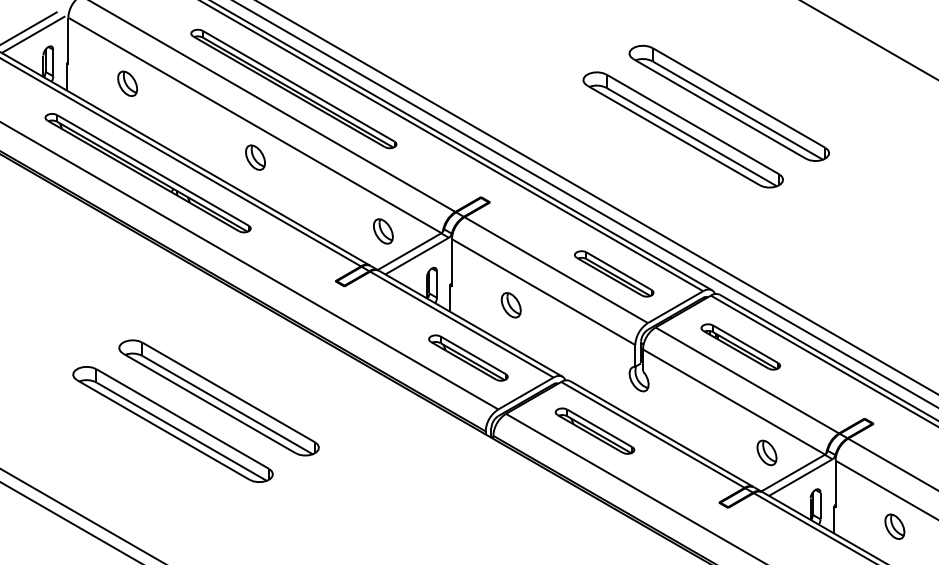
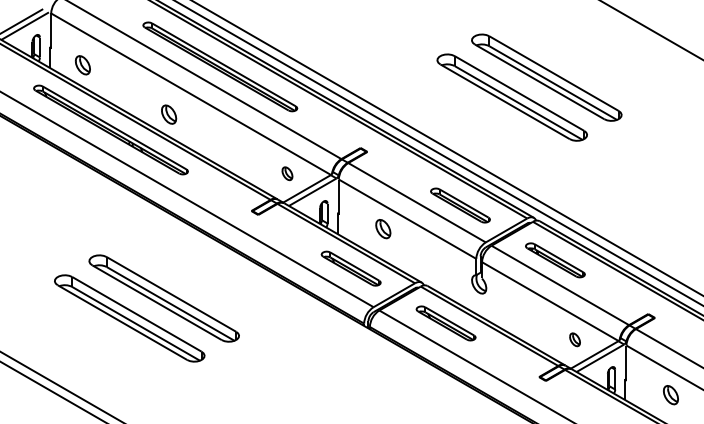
part: (127, 83) -> (82, 65), moved
part: (255, 157) -> (169, 114), moved
part: (383, 231) -> (287, 173), size x0.7
part: (766, 452) -> (574, 339), size x0.7

